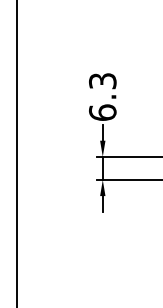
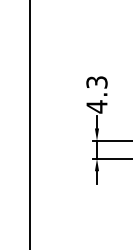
text: (102, 112) -> (96, 106), 6.3 -> 4.3

